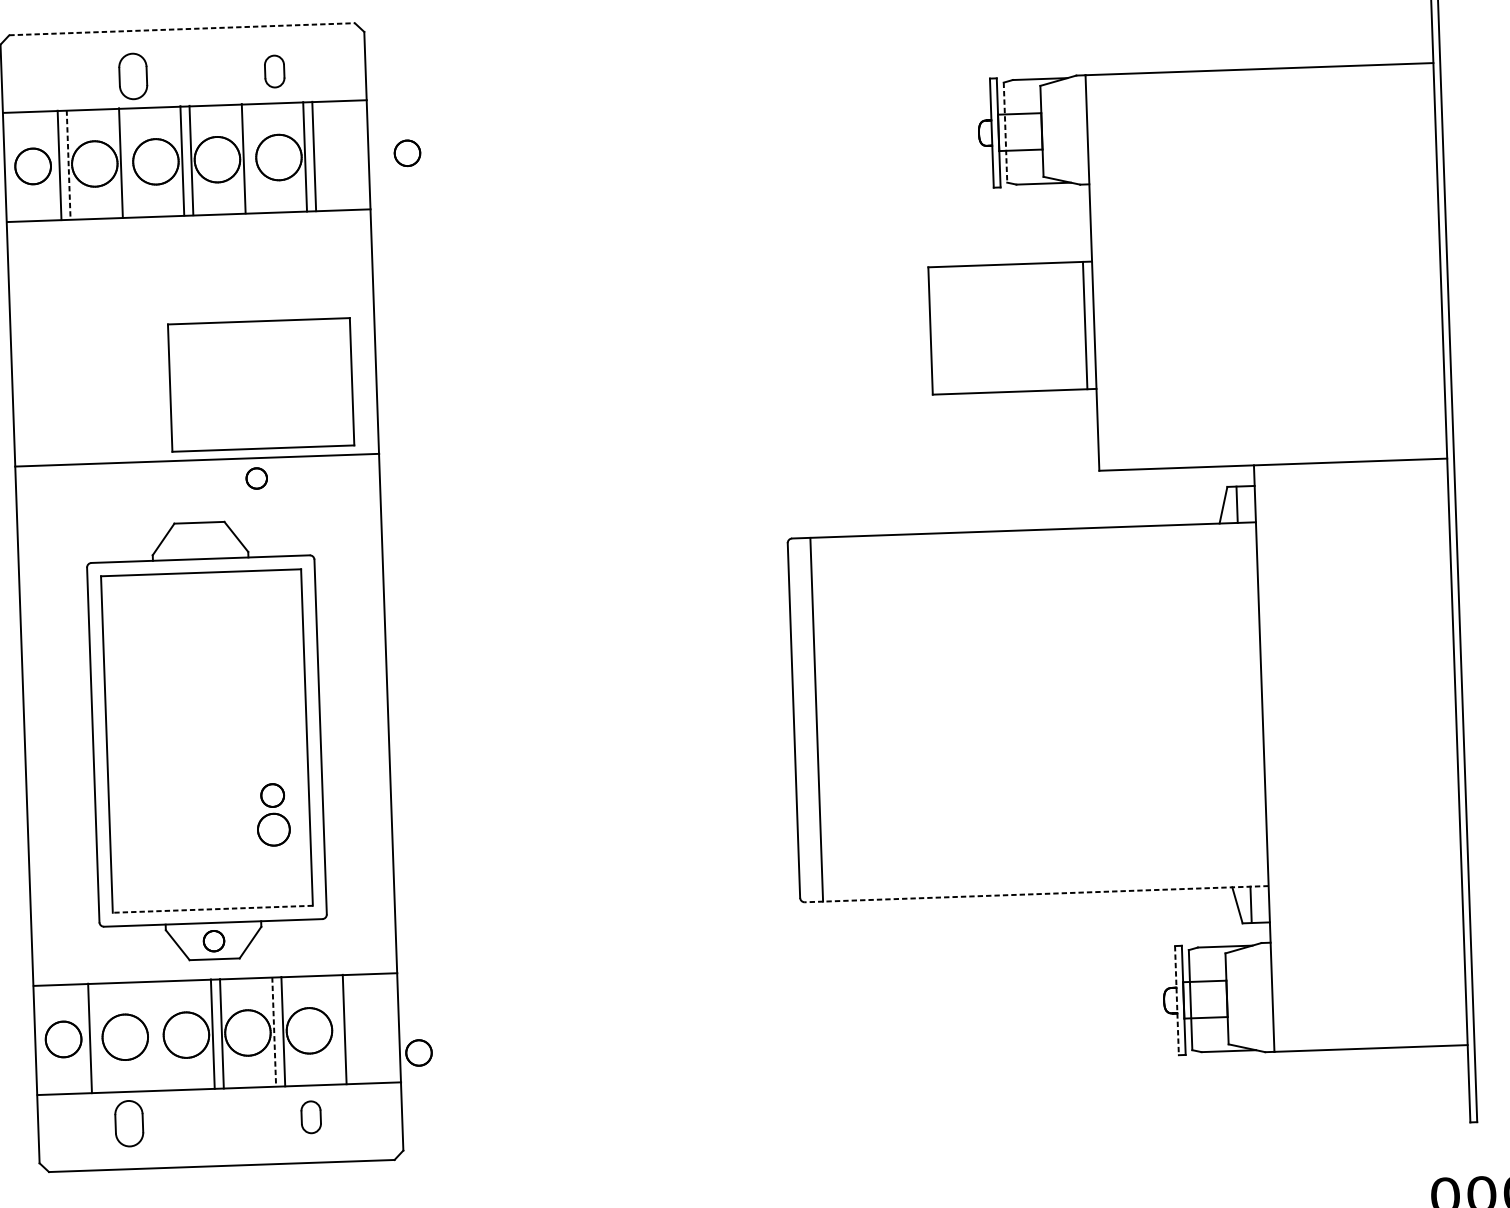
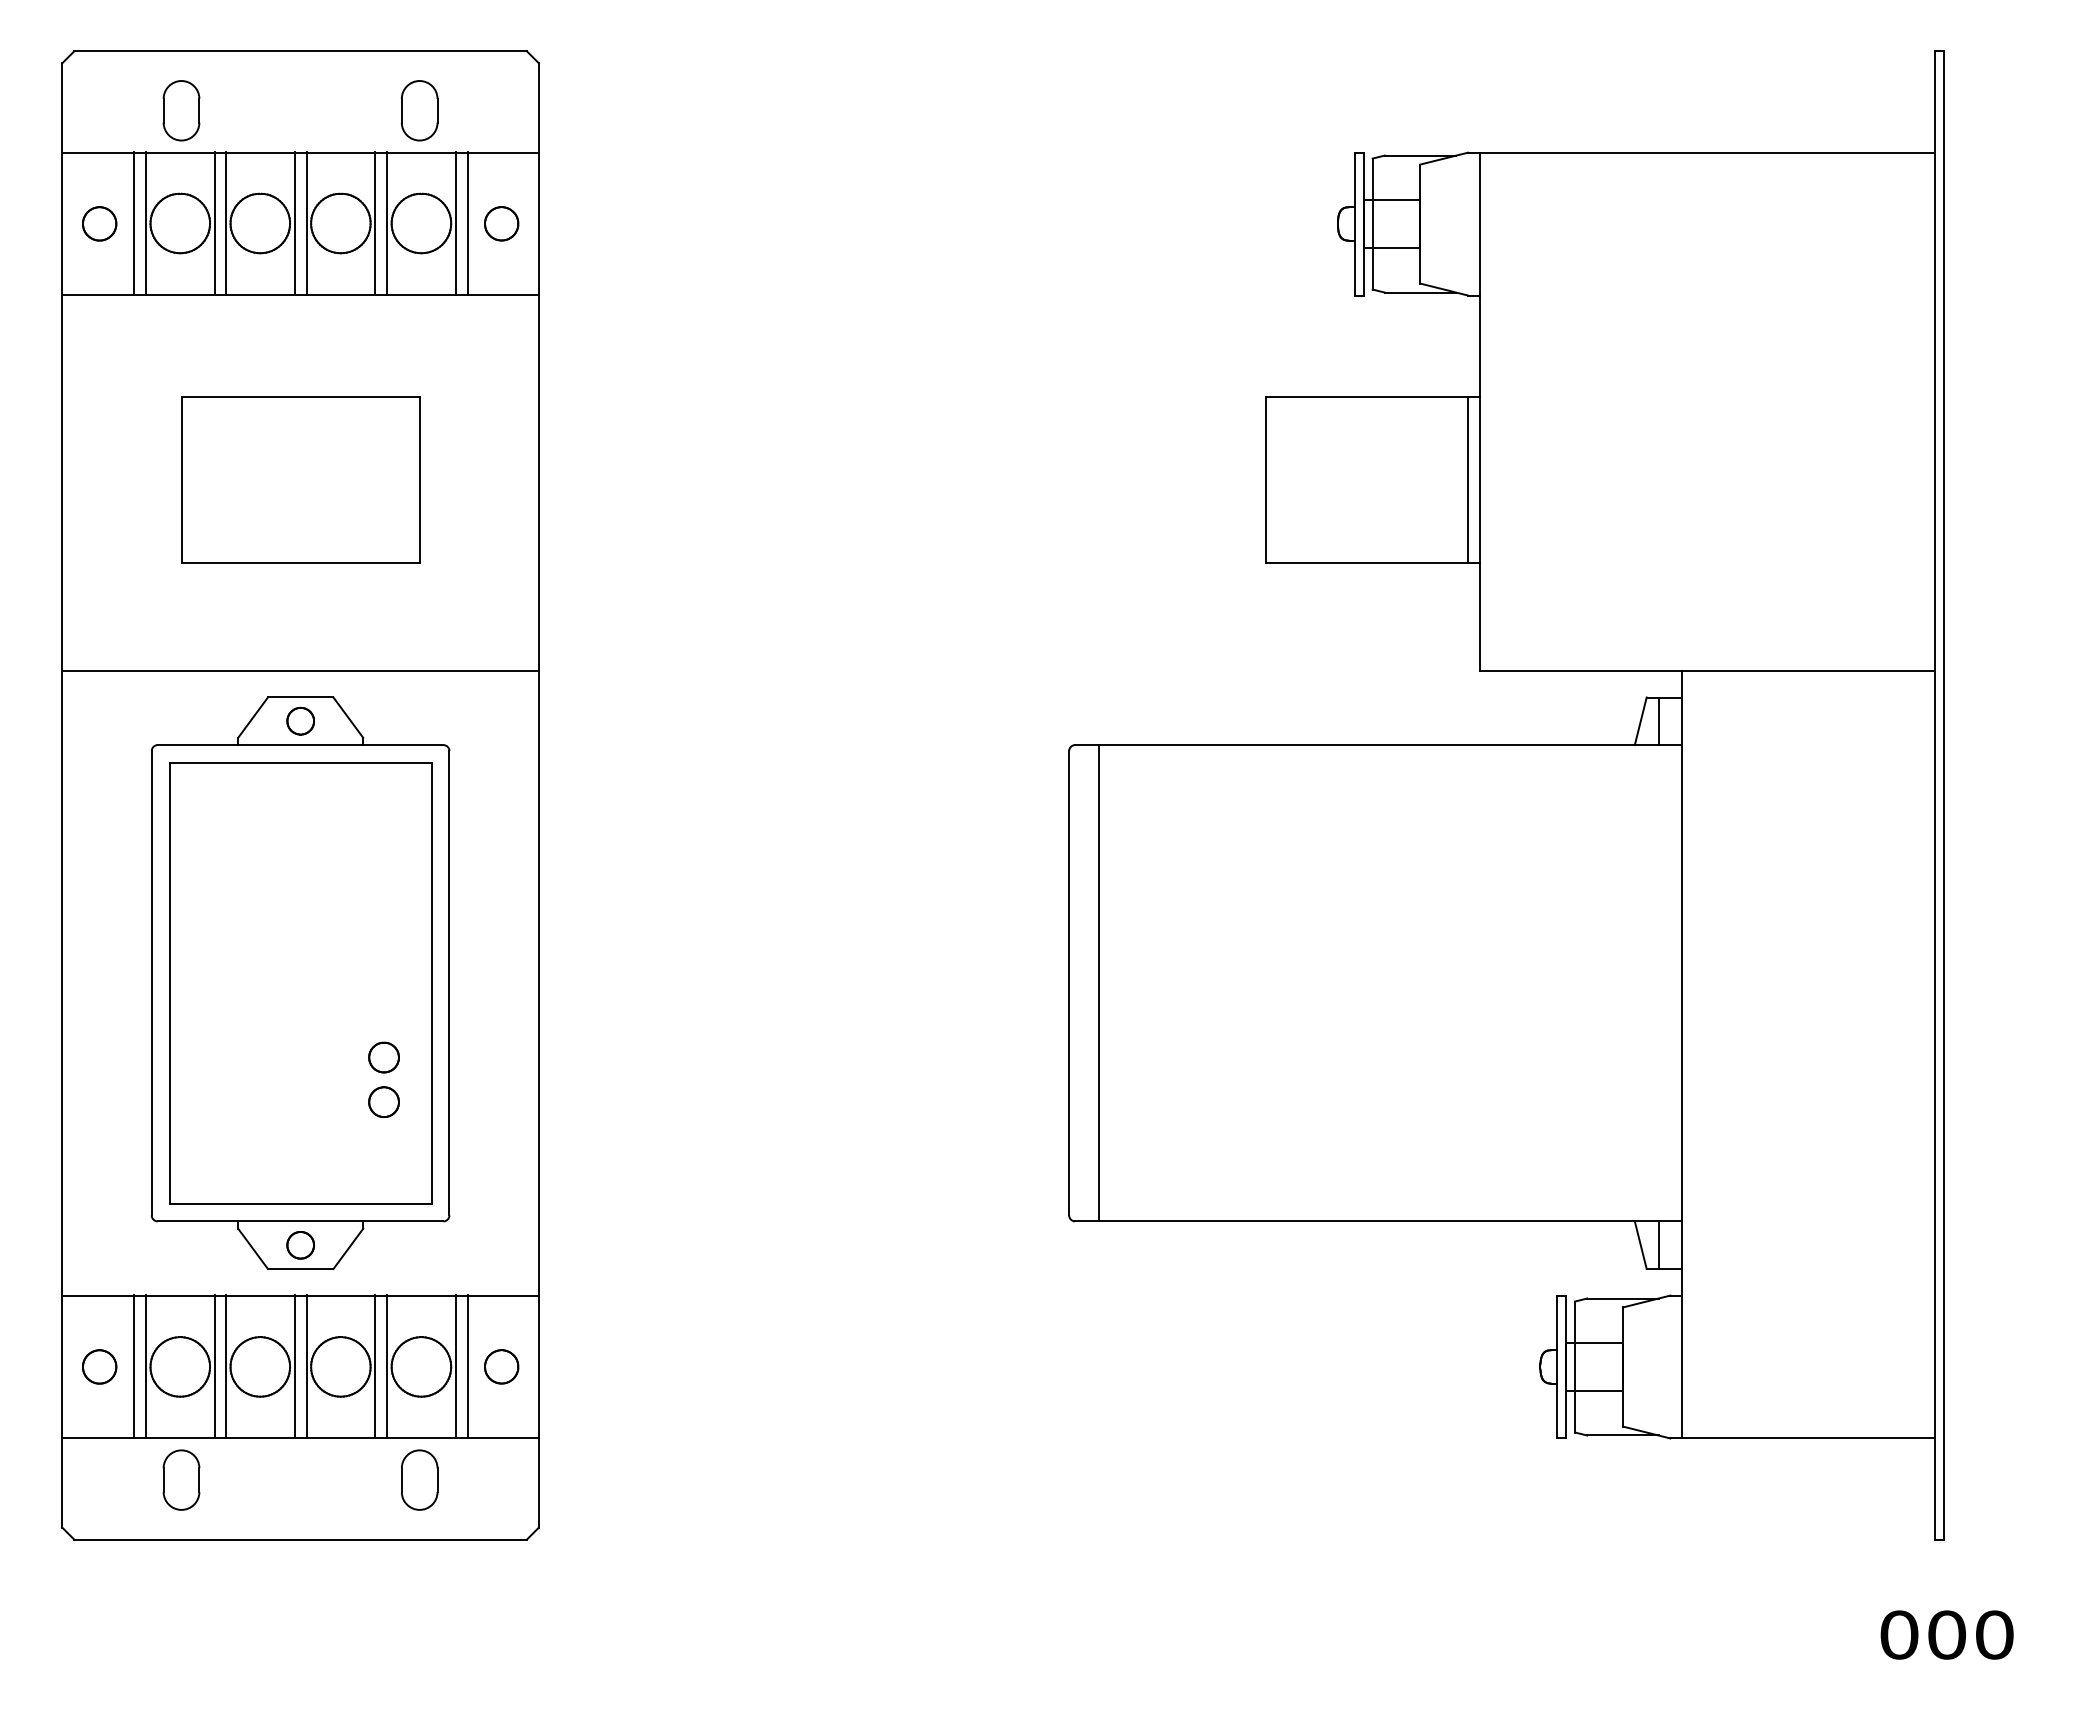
line: (182, 29) -> (301, 51), dashed -> solid
part: (274, 71) -> (419, 110), size x1.43
part: (133, 76) -> (181, 110), moved
line: (1005, 132) -> (1372, 224), dashed -> solid
part: (407, 153) -> (501, 223), moved
line: (253, 157) -> (387, 222), added
line: (130, 162) -> (226, 222), added
line: (69, 164) -> (146, 223), dashed -> solid
part: (33, 166) -> (99, 223), size x0.71
part: (260, 384) -> (300, 479), moved
line: (197, 460) -> (300, 670), moved
part: (256, 477) -> (300, 720), moved
part: (273, 829) -> (383, 1101), size x0.71
line: (1036, 894) -> (1378, 1221), dashed -> solid
line: (212, 909) -> (300, 1203), dashed -> solid
line: (1177, 1000) -> (1557, 1367), dashed -> solid
line: (335, 1029) -> (455, 1366), added
line: (274, 1031) -> (375, 1366), dashed -> solid
line: (160, 1035) -> (226, 1366), added
line: (151, 1036) -> (214, 1366), added
line: (99, 1037) -> (146, 1366), added
part: (63, 1039) -> (99, 1366), size x0.71
part: (418, 1052) -> (501, 1366), moved
part: (311, 1116) -> (419, 1479), size x1.43

